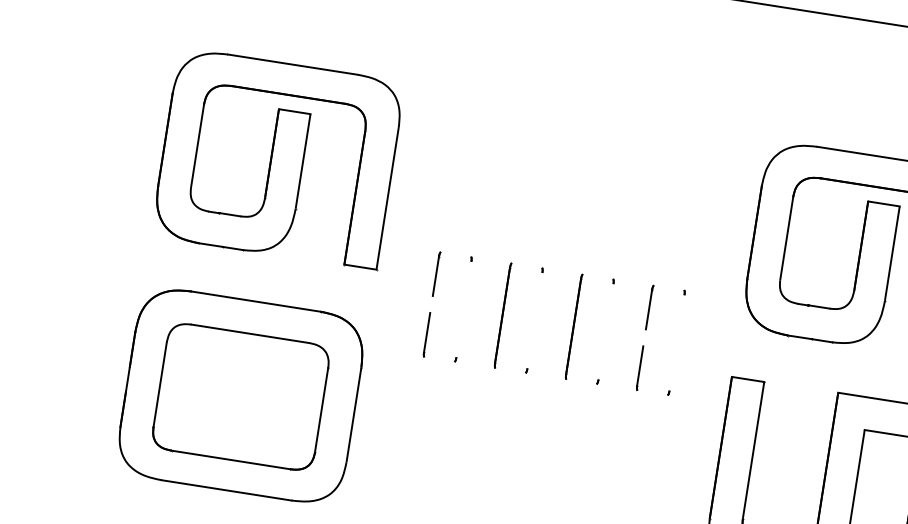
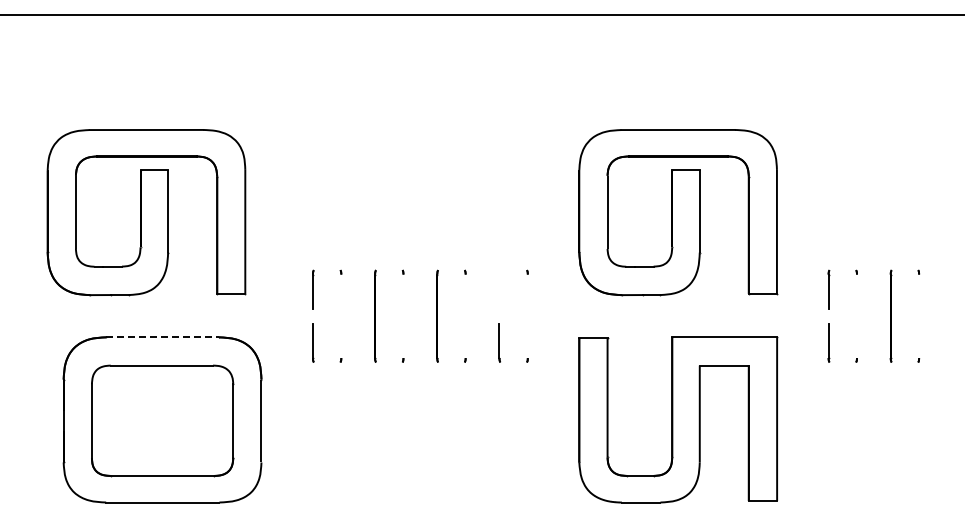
part: (278, 158) -> (146, 212), moved
line: (255, 301) -> (162, 337), solid -> dashed
part: (649, 307) -> (499, 289), removed

